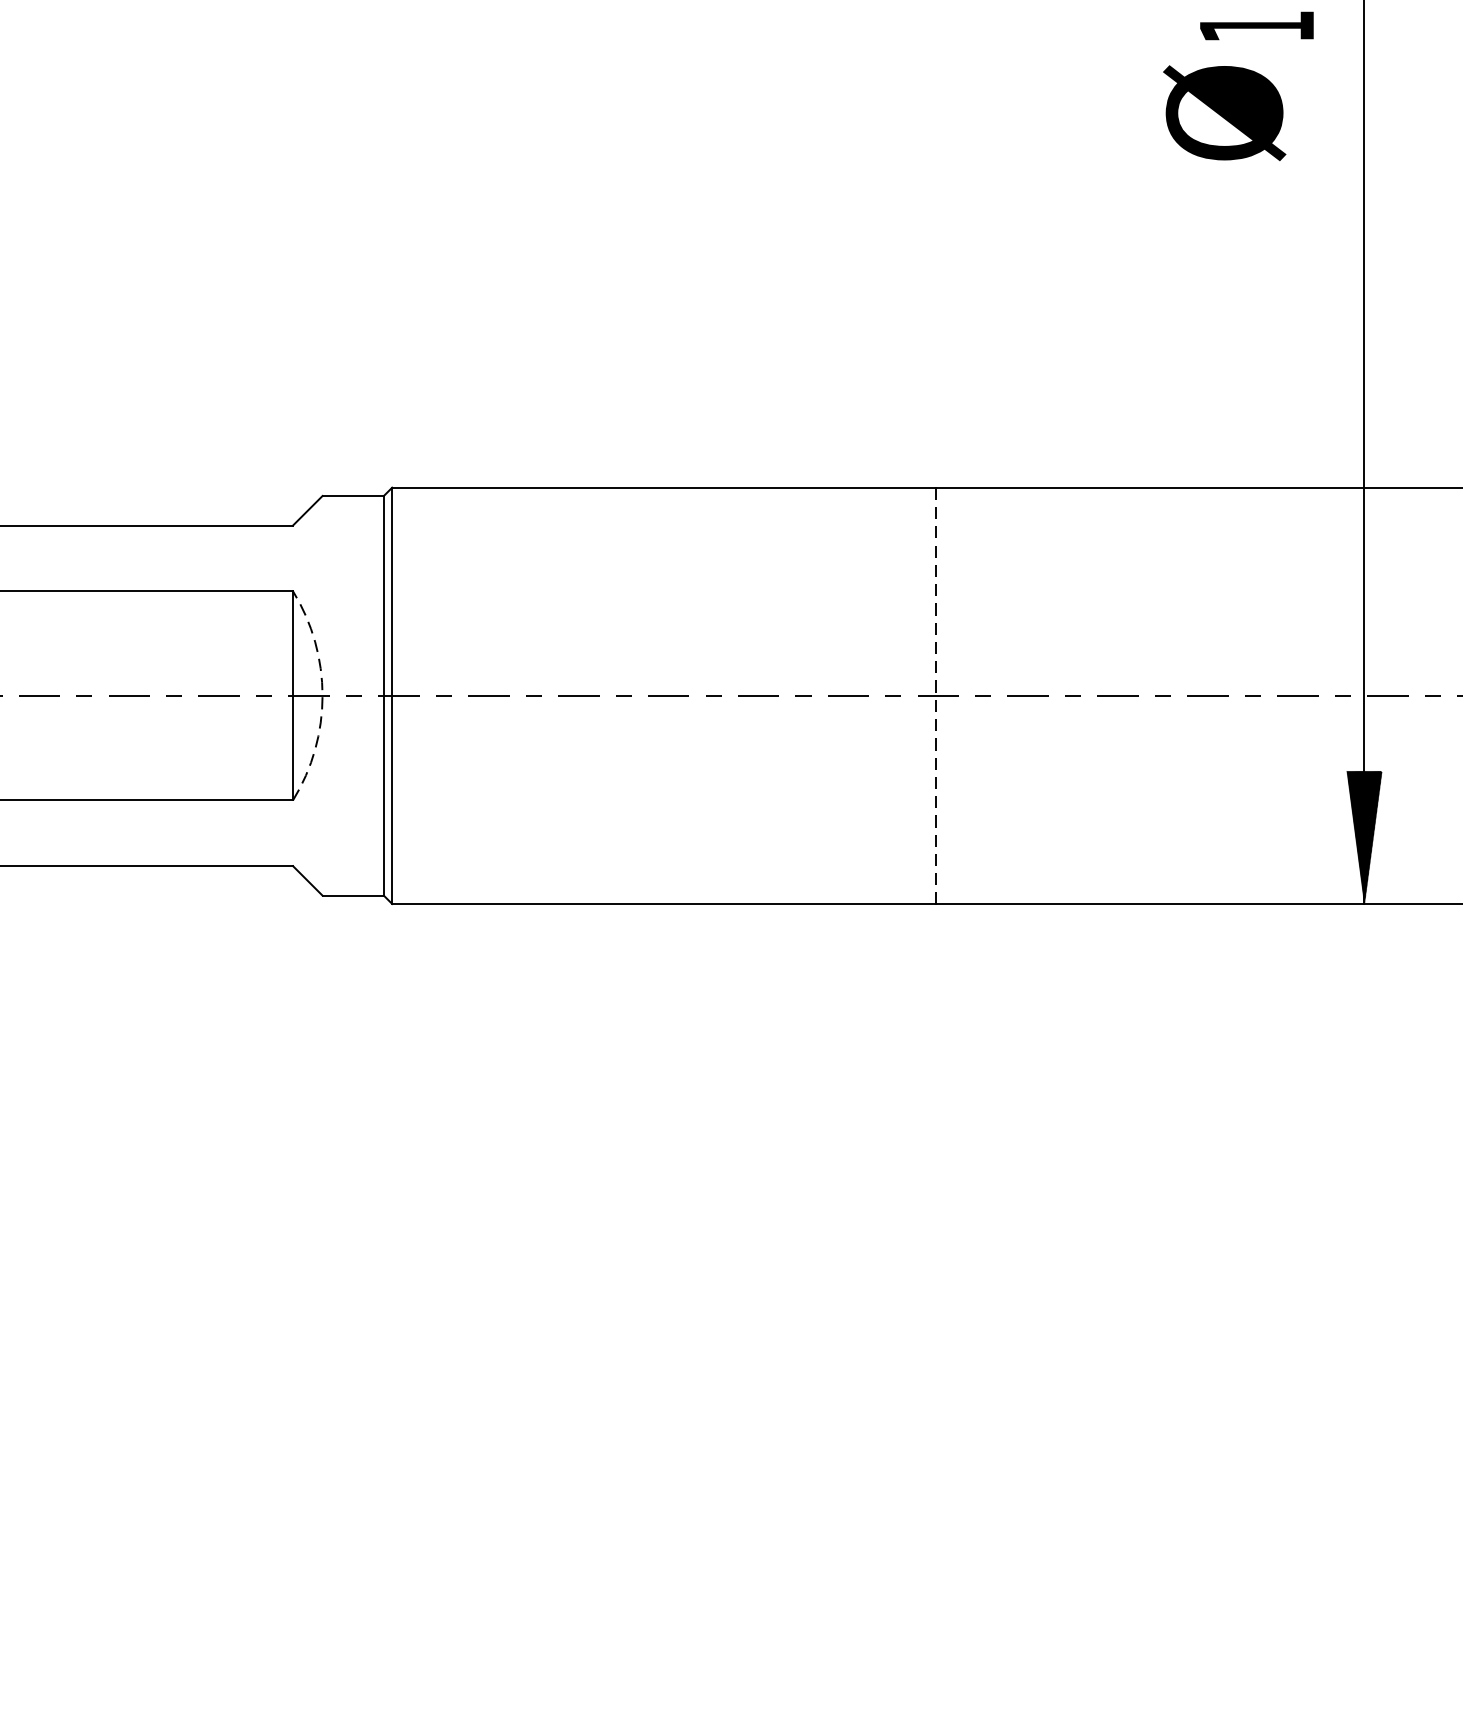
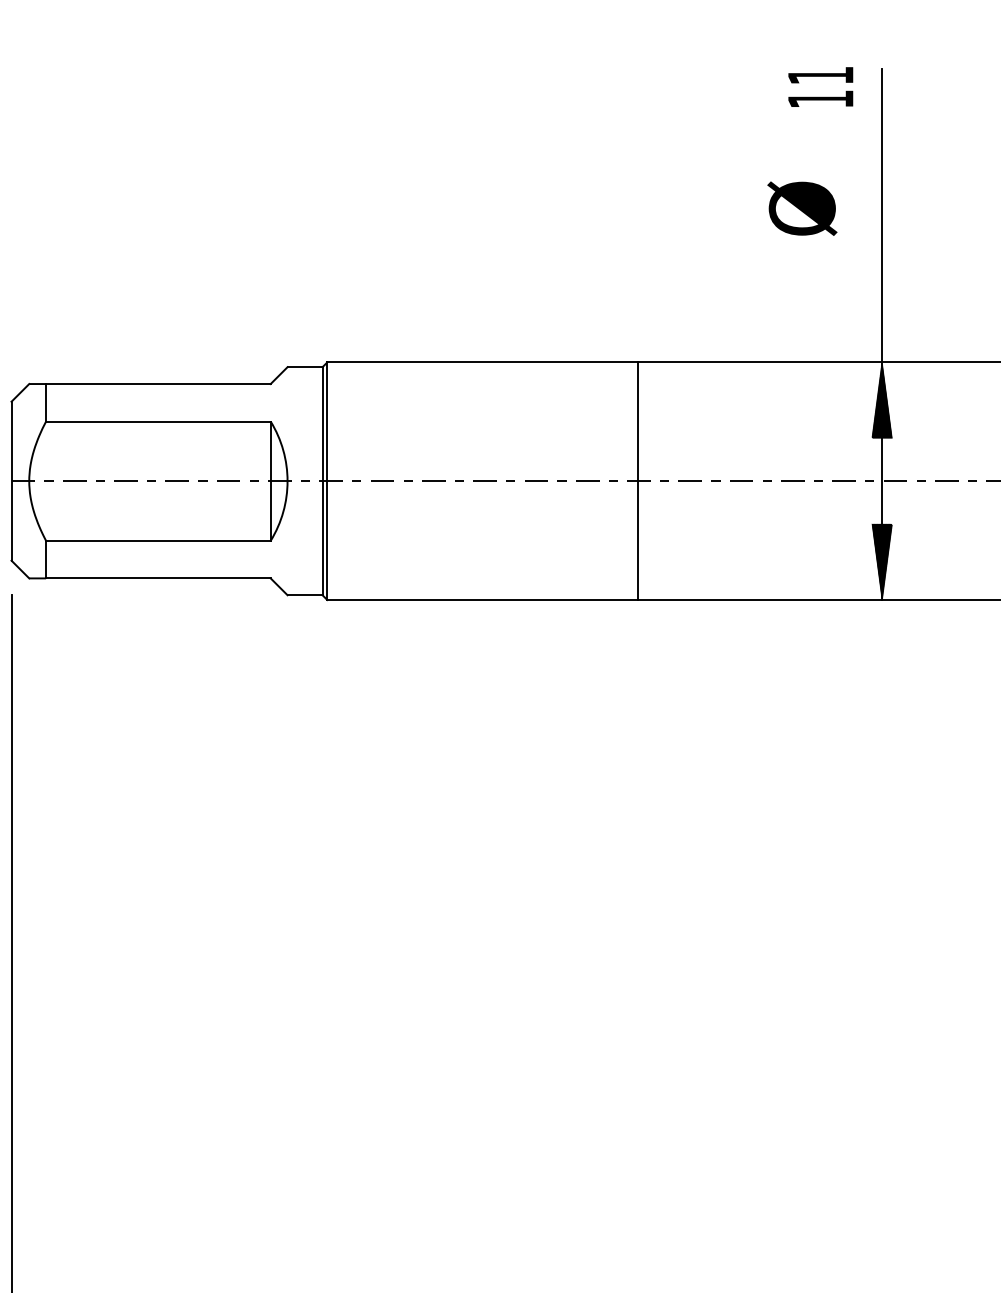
text: (1224, 112) -> (802, 208), moved
hatch: (1365, 554) -> (882, 400), added
arc: (322, 696) -> (287, 481), dashed -> solid
line: (935, 696) -> (637, 481), dashed -> solid

